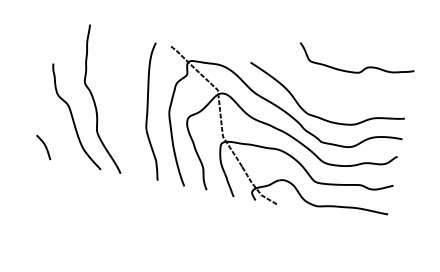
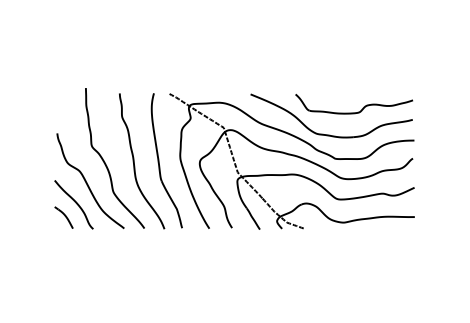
part: (353, 71) -> (353, 112), moved
curve: (123, 105) -> (134, 161), added
curve: (56, 134) -> (74, 202), added

